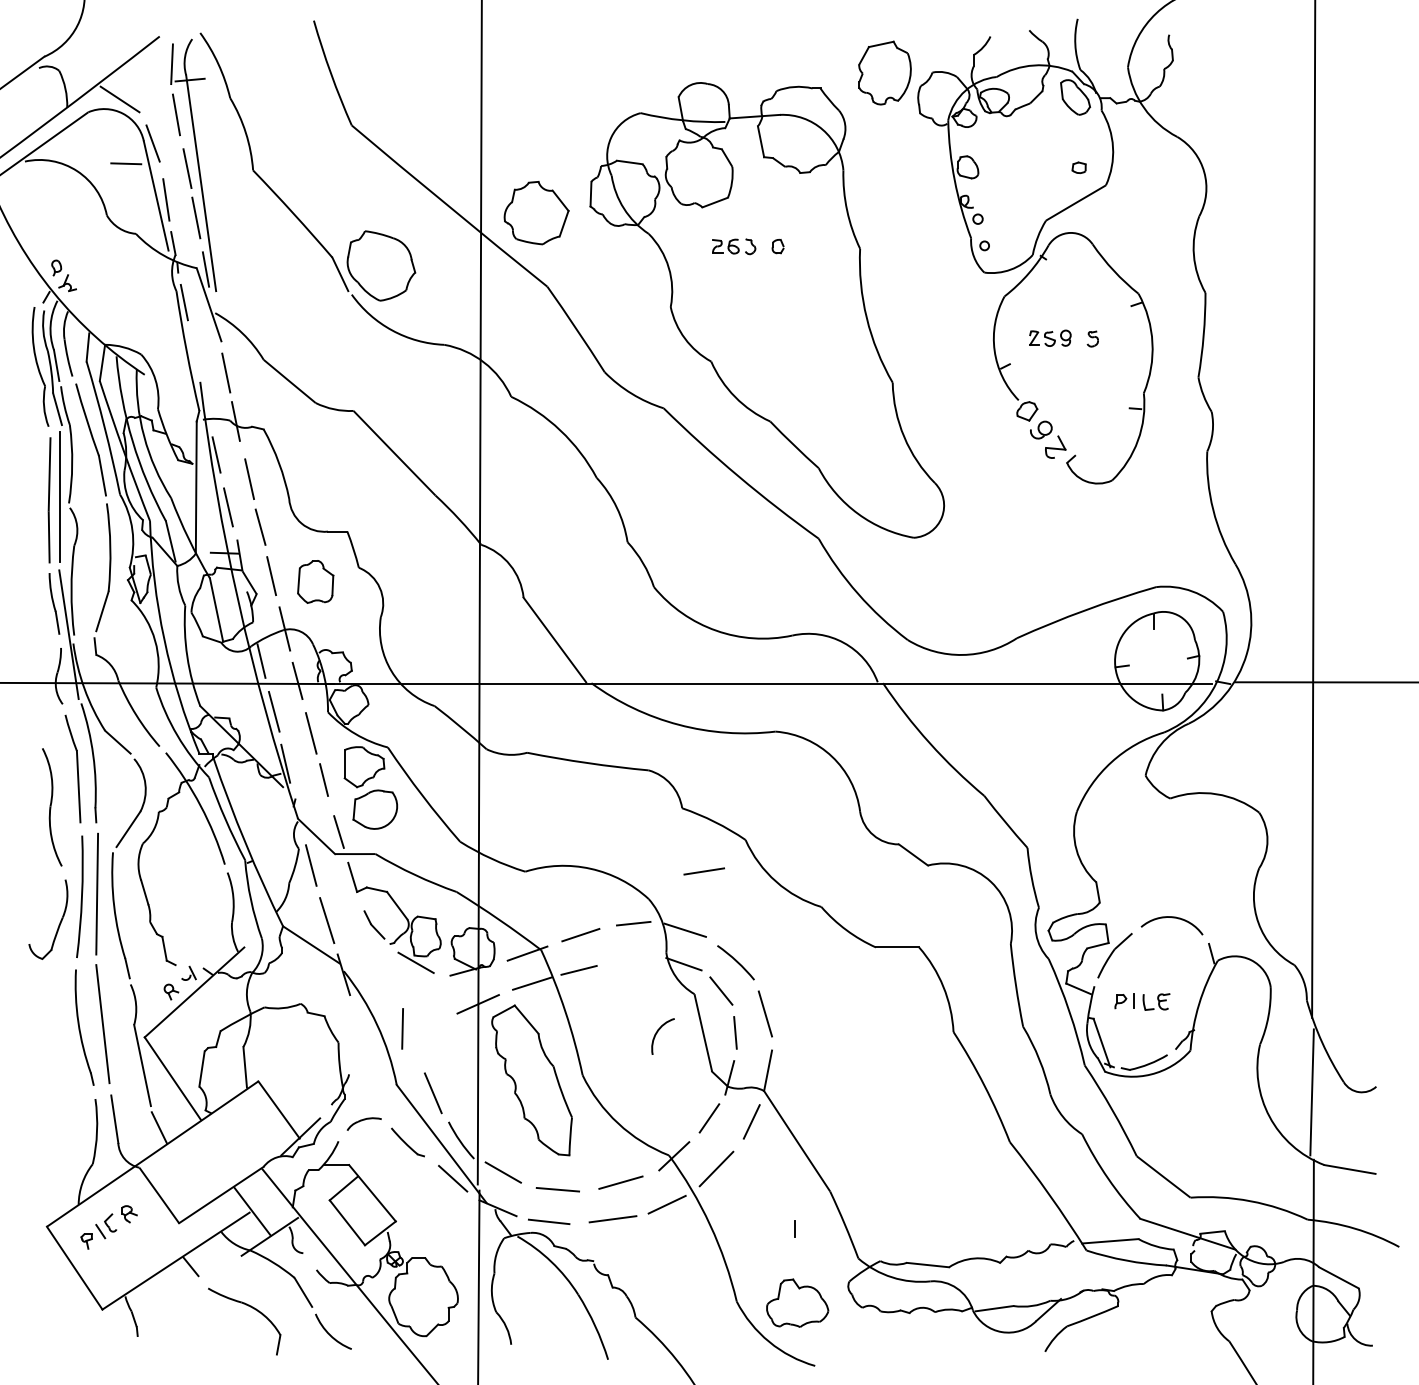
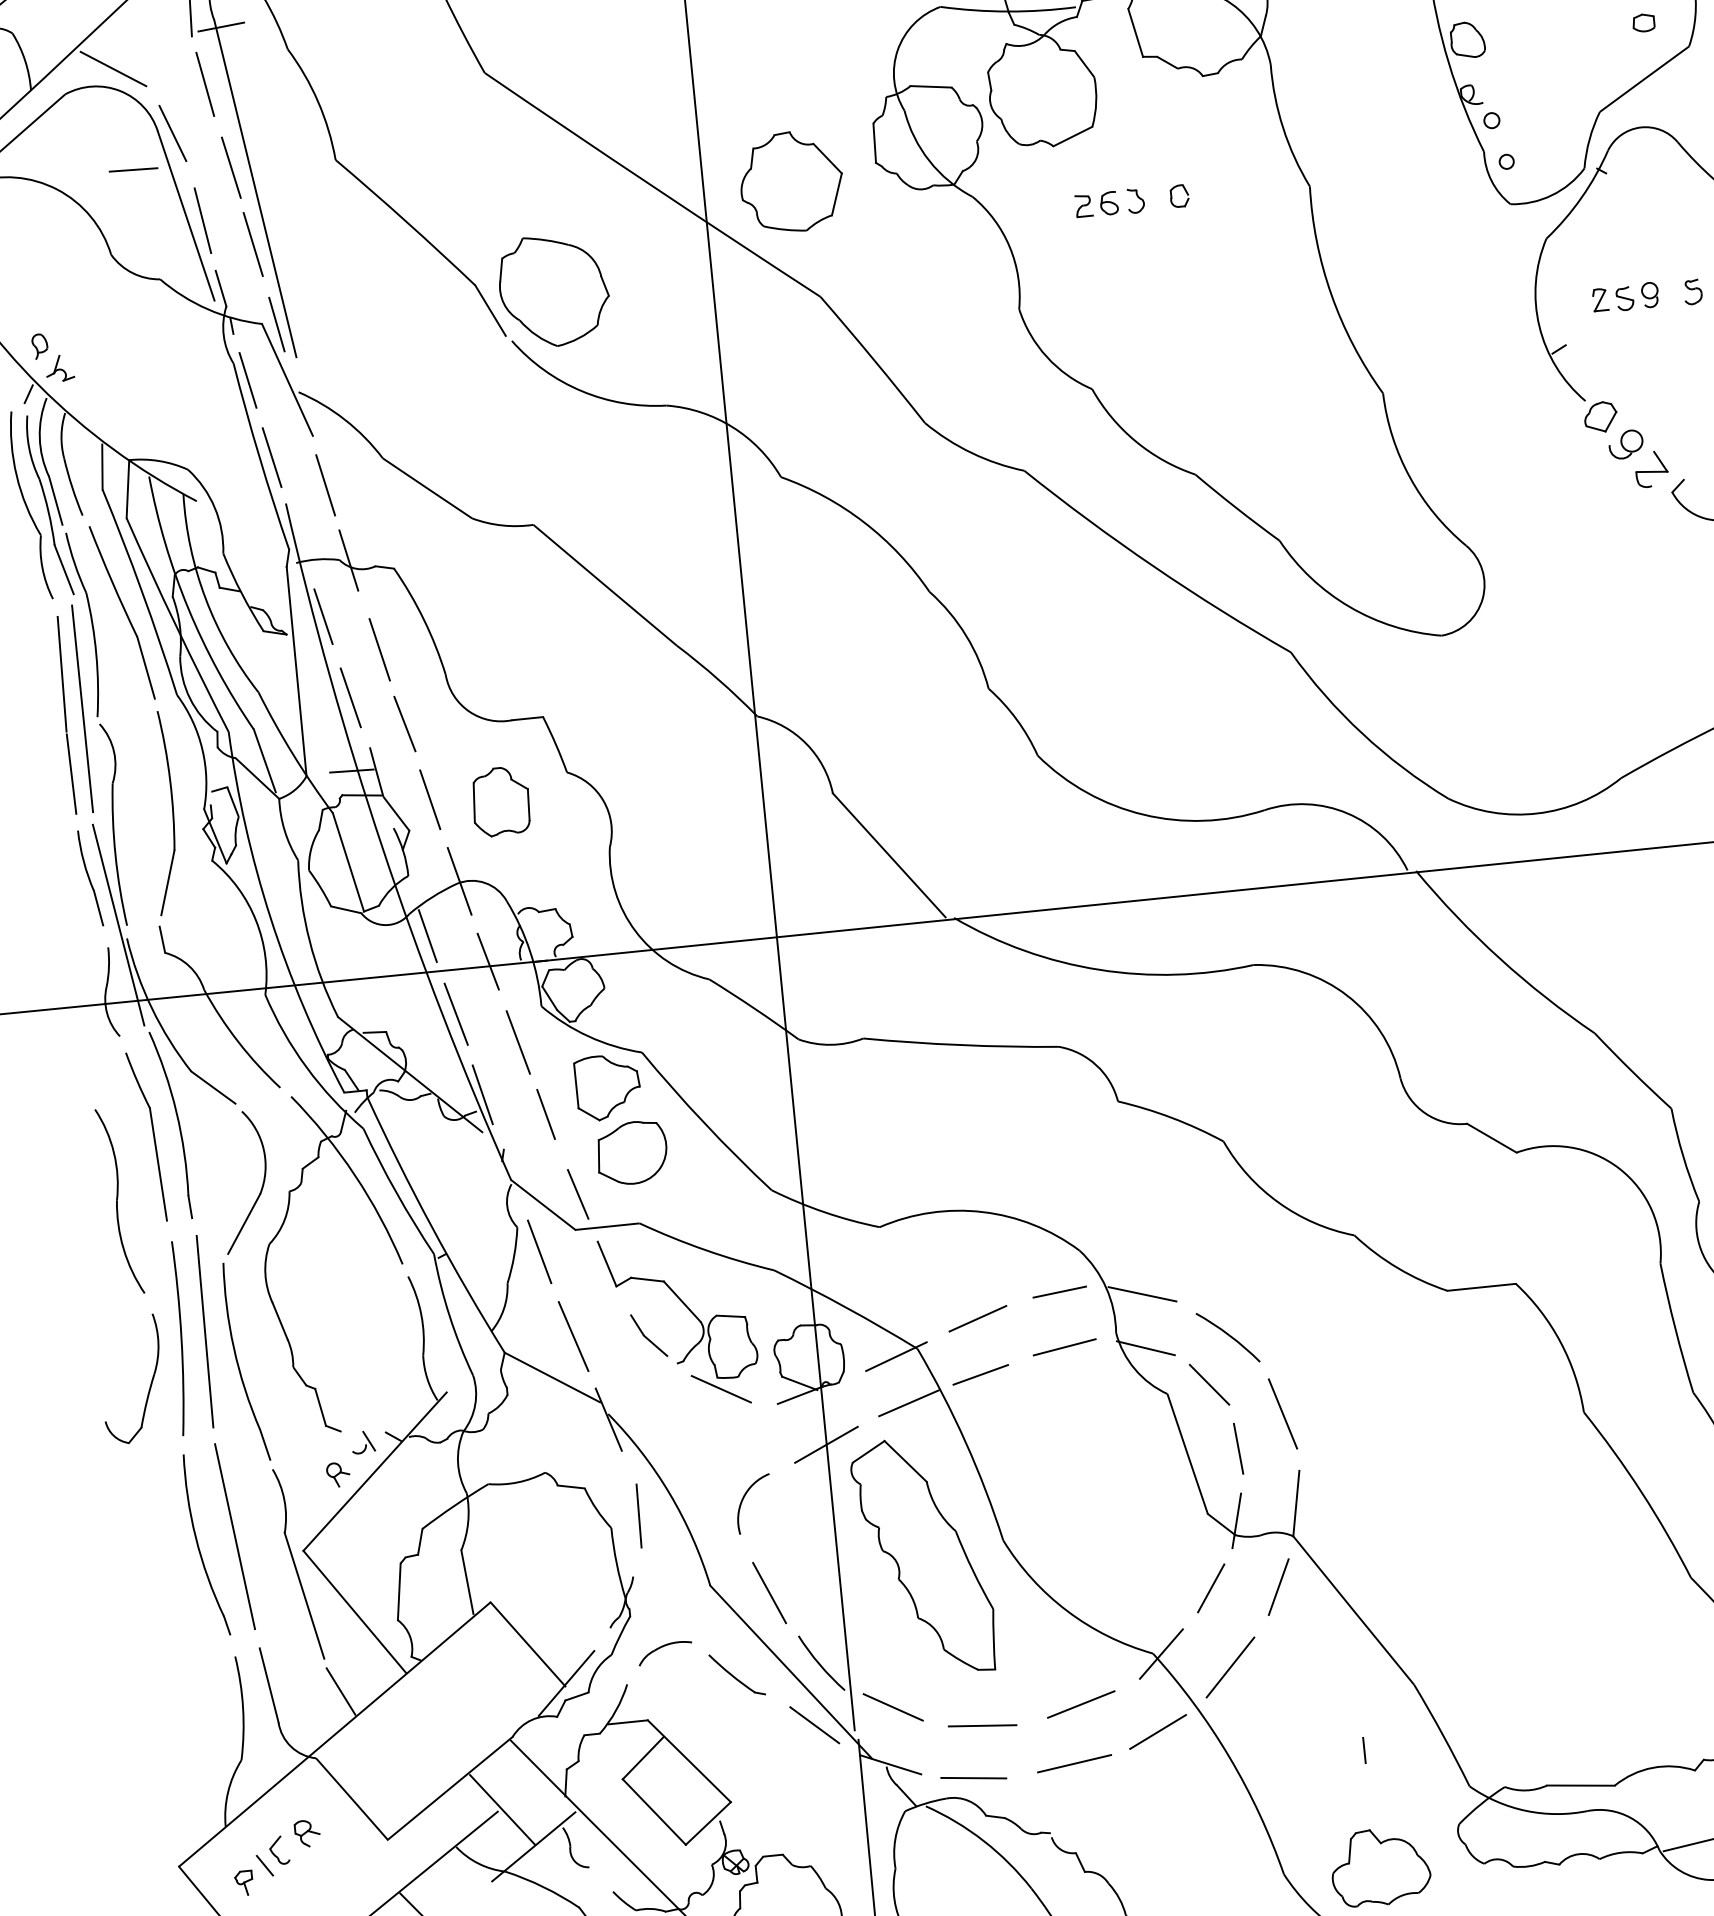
line: (194, 352) -> (272, 457), added
line: (703, 871) -> (1063, 1347), moved
line: (402, 1028) -> (638, 1515), moved
arc: (657, 1033) -> (744, 1499), moved

